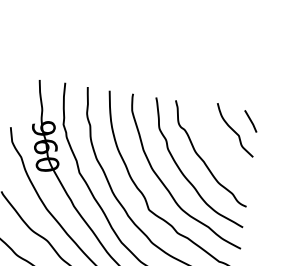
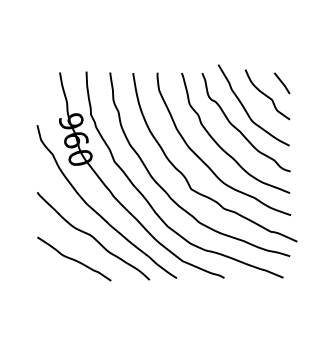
curve: (213, 141) -> (246, 109), added

